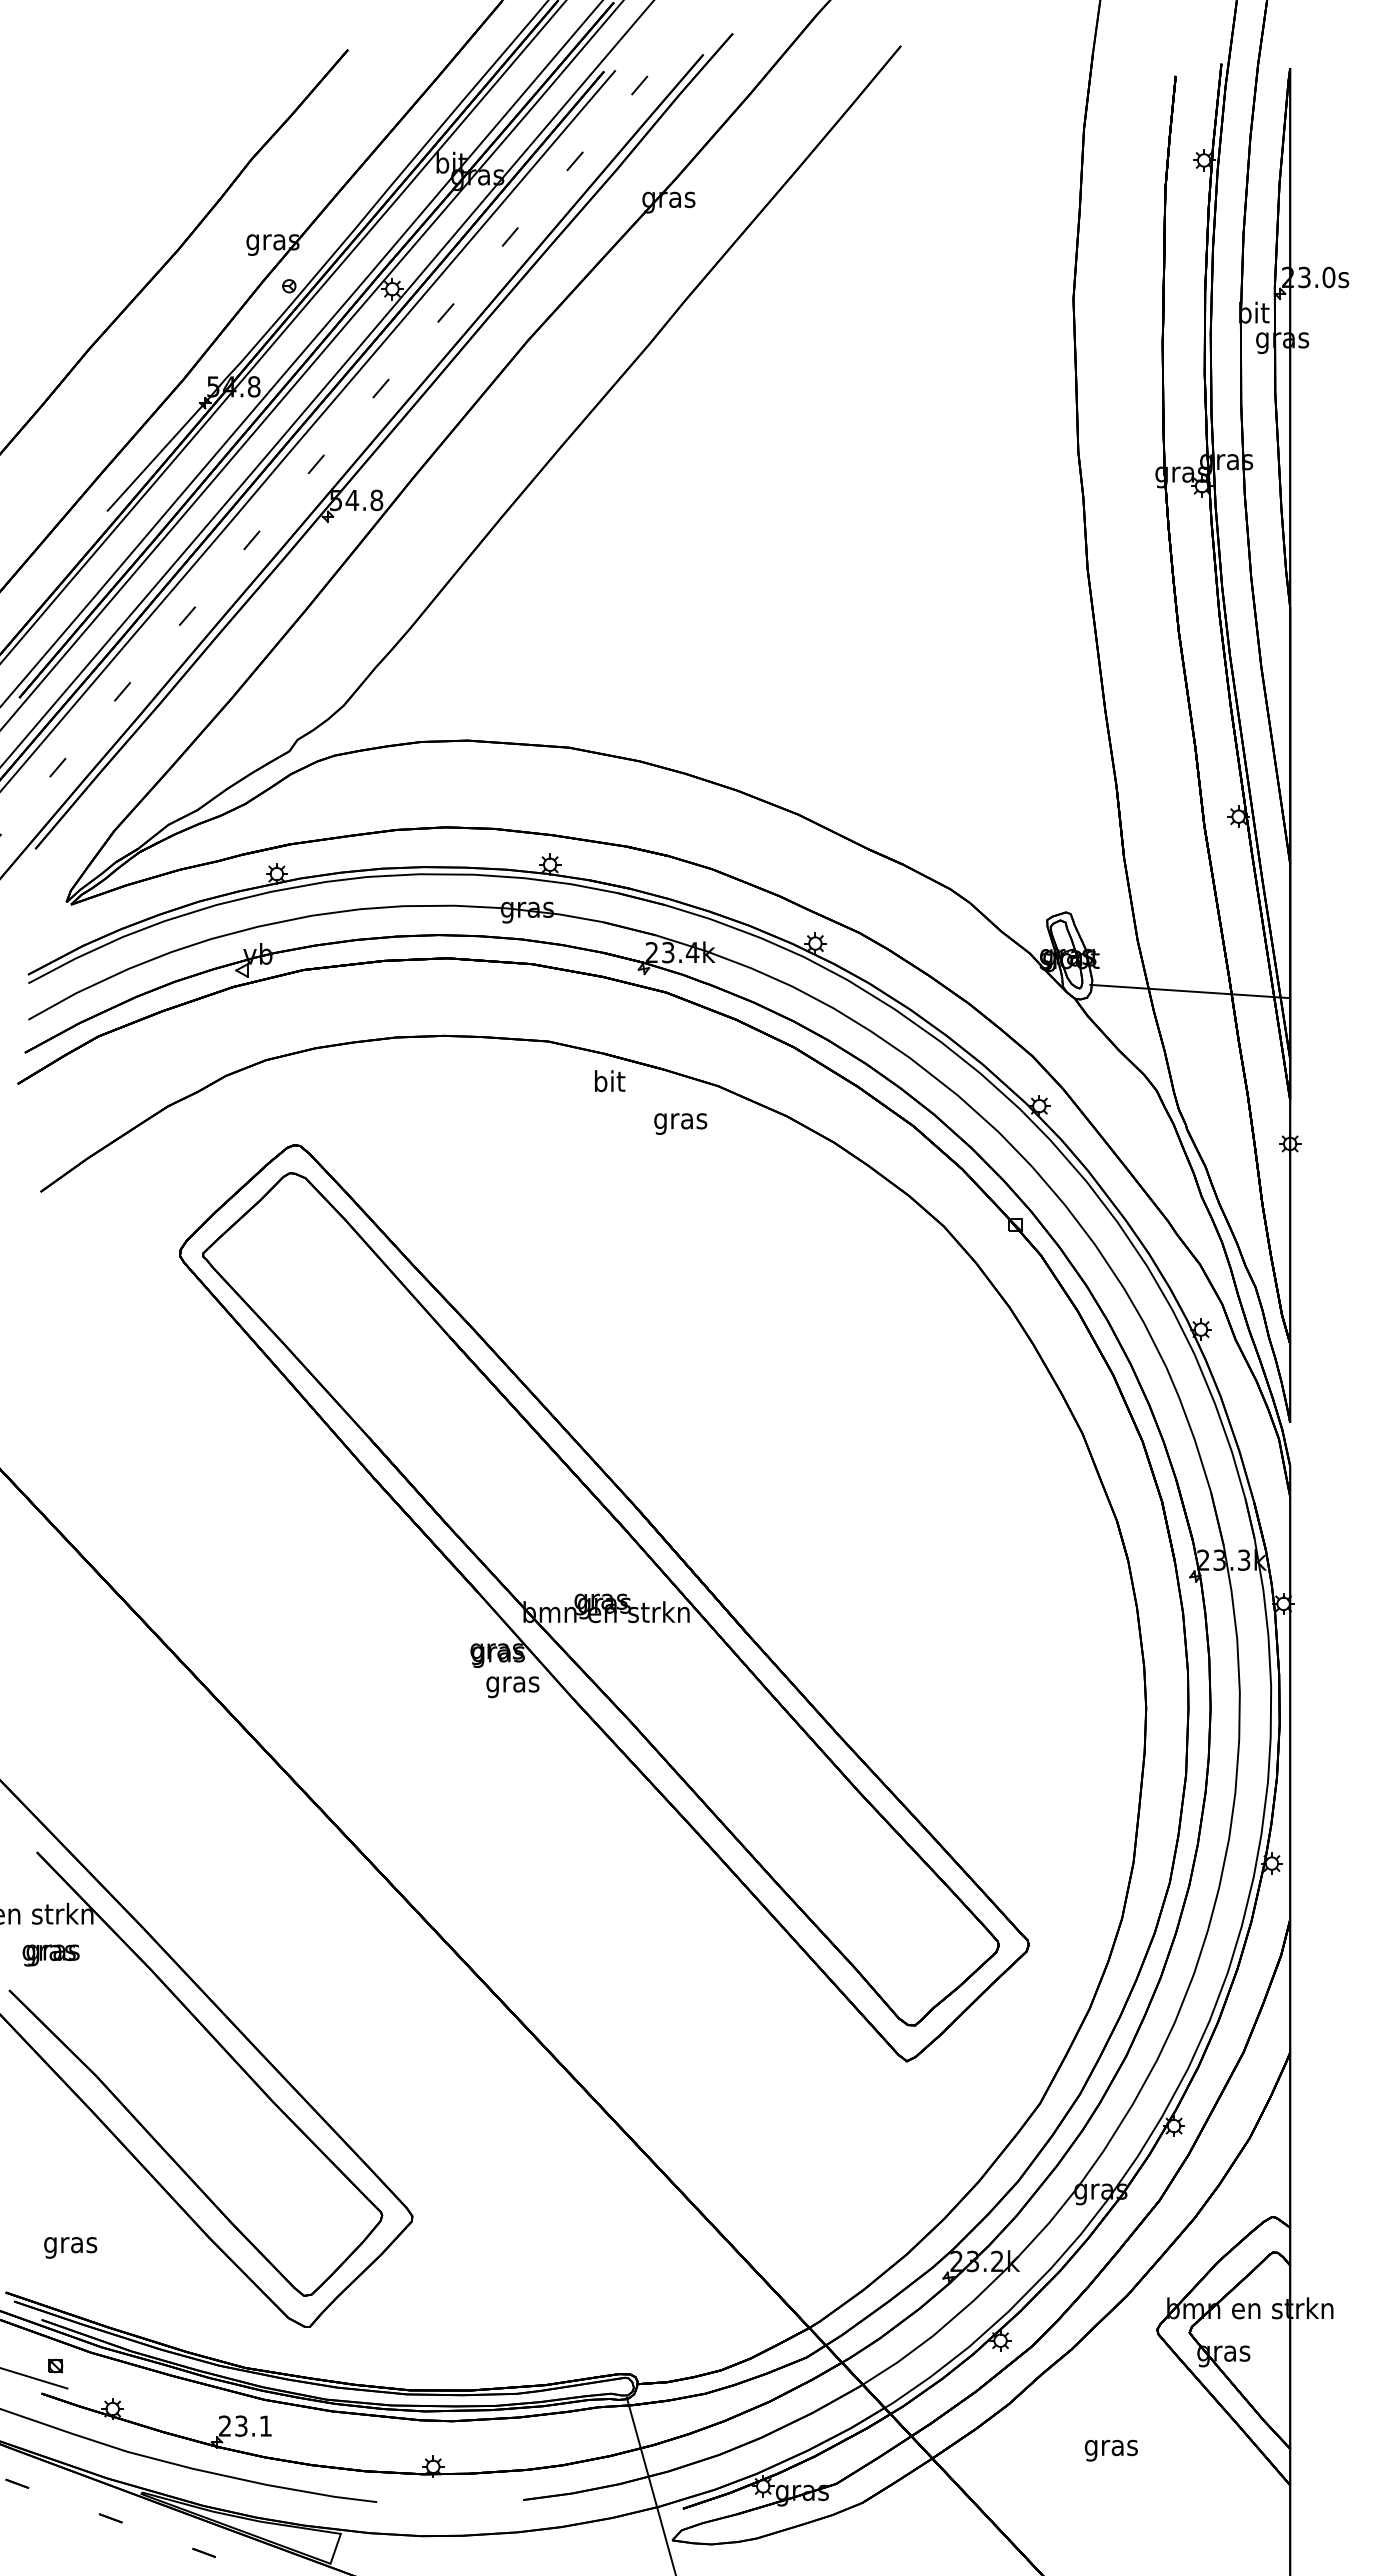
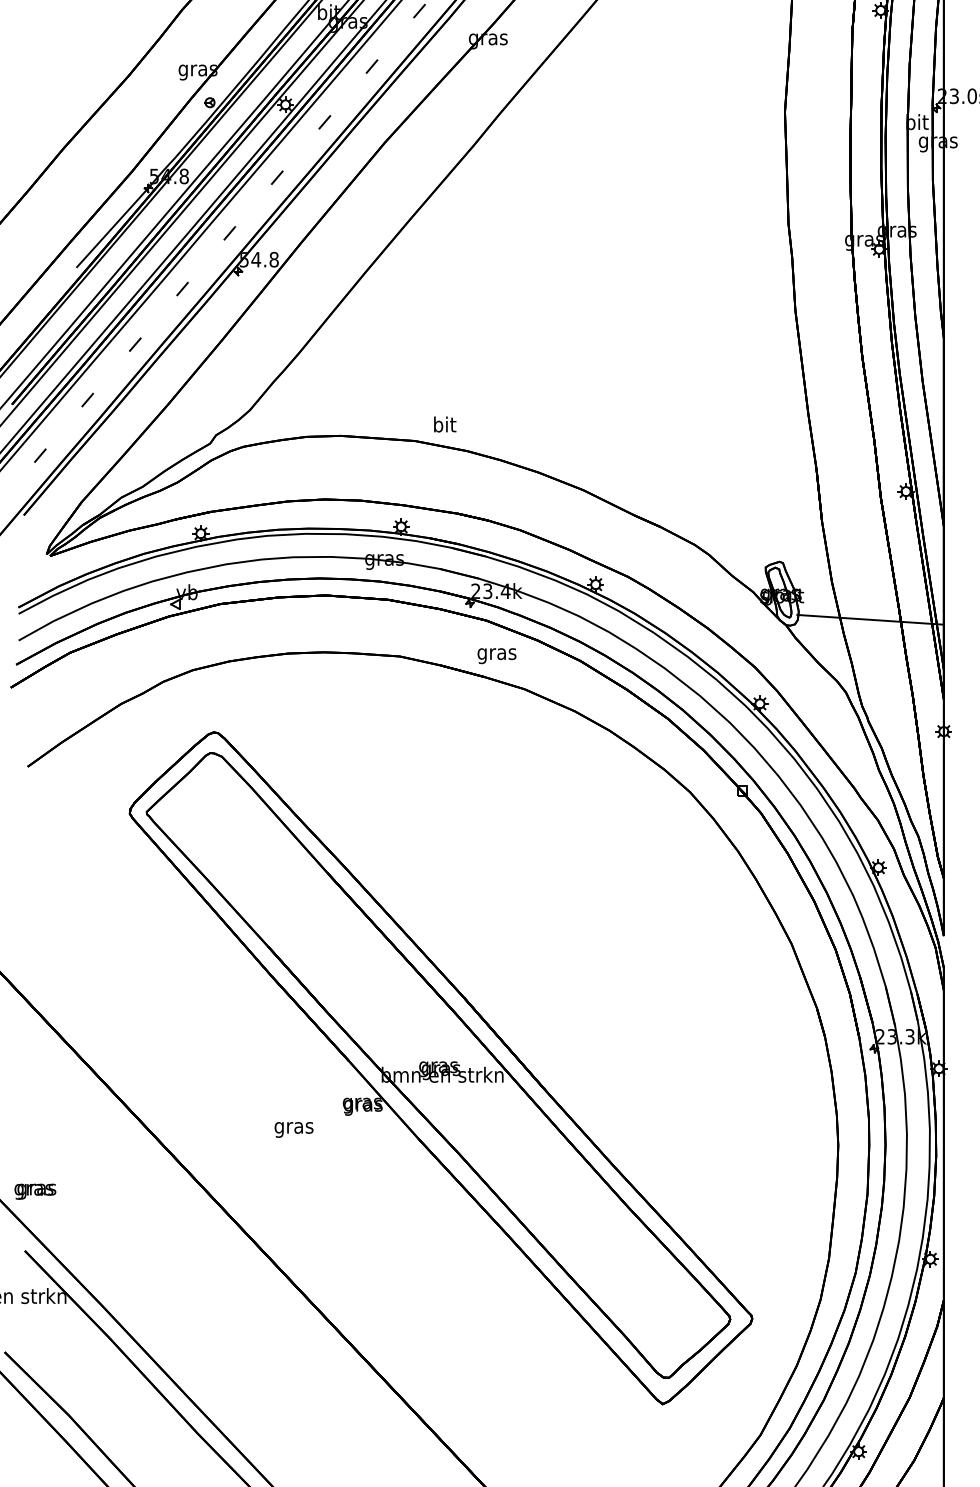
text: (610, 1081) -> (445, 424), moved
text: (680, 1123) -> (496, 655), moved
text: (512, 1687) -> (293, 1130), moved
text: (50, 1955) -> (34, 1191), moved

